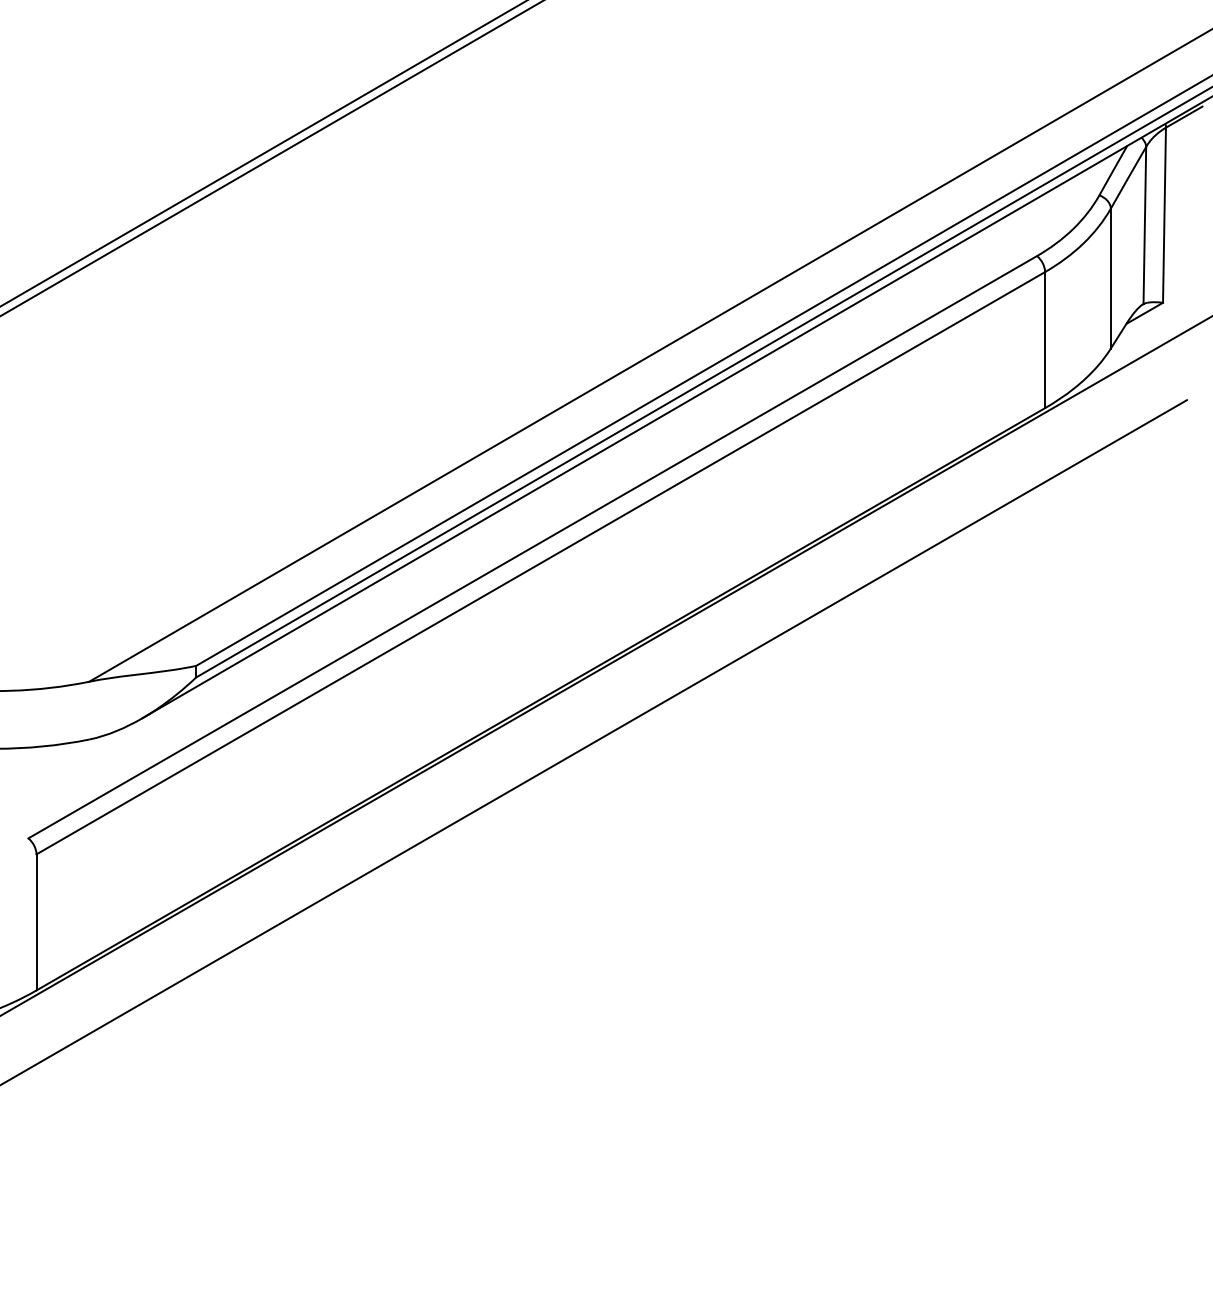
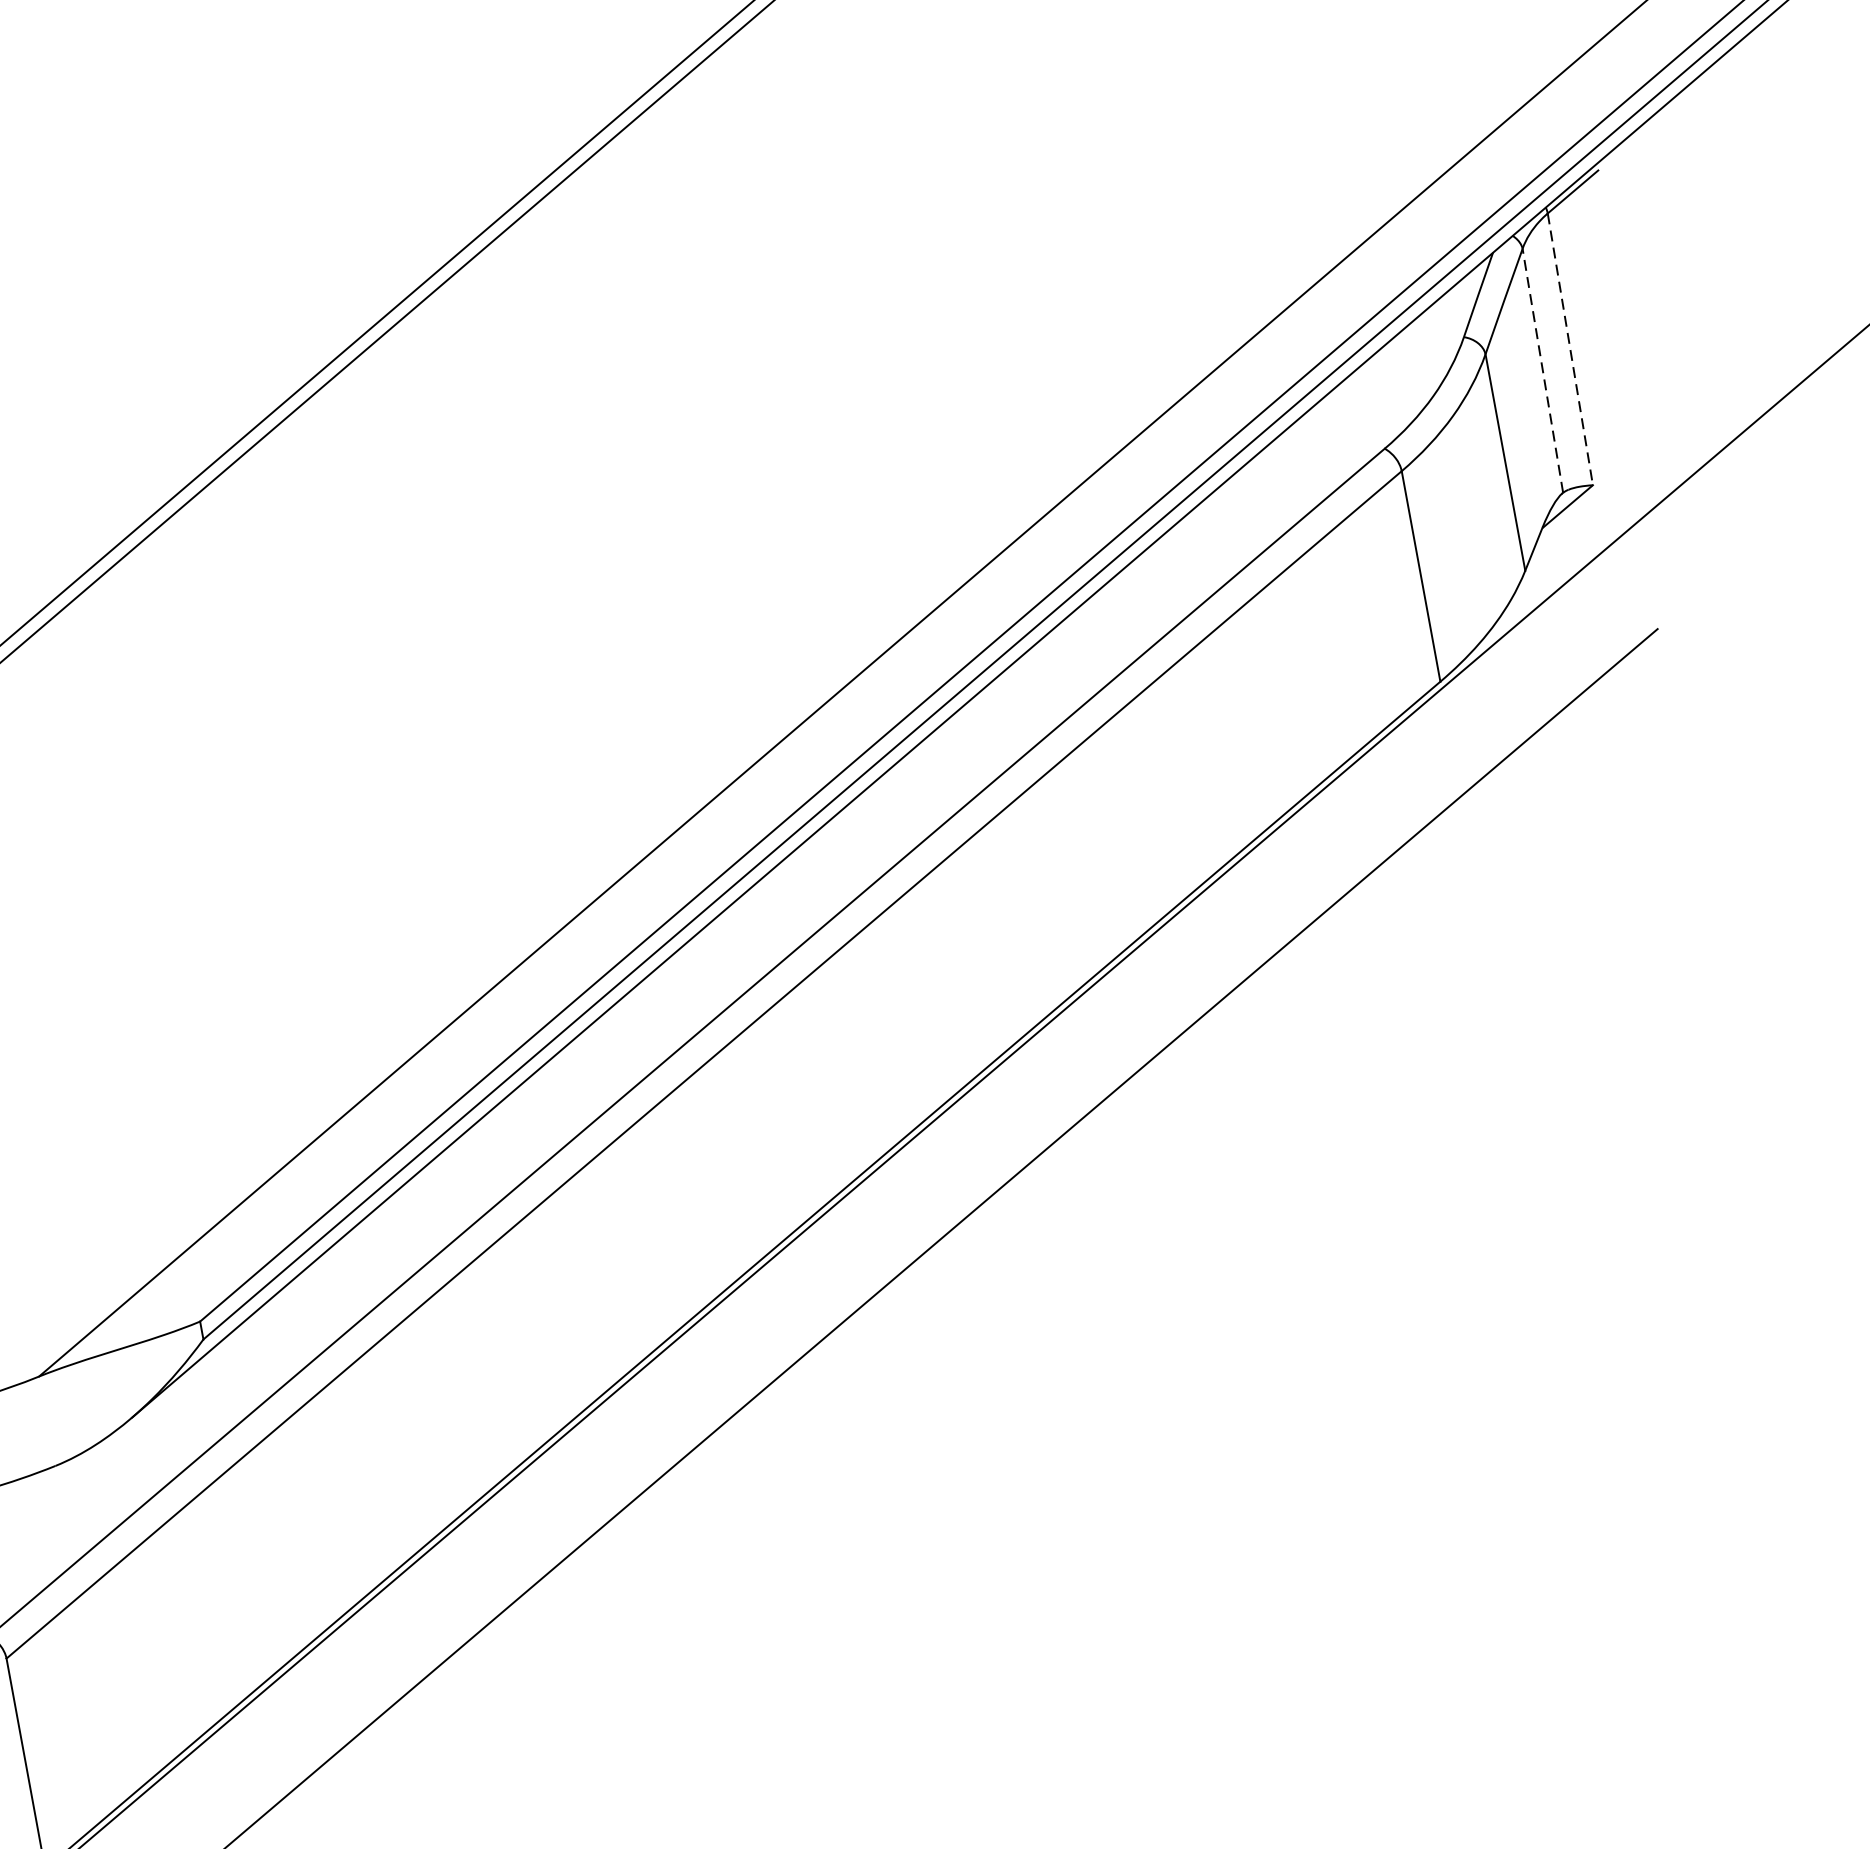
line: (1164, 215) -> (1570, 349), solid -> dashed
line: (1144, 225) -> (1542, 370), solid -> dashed

